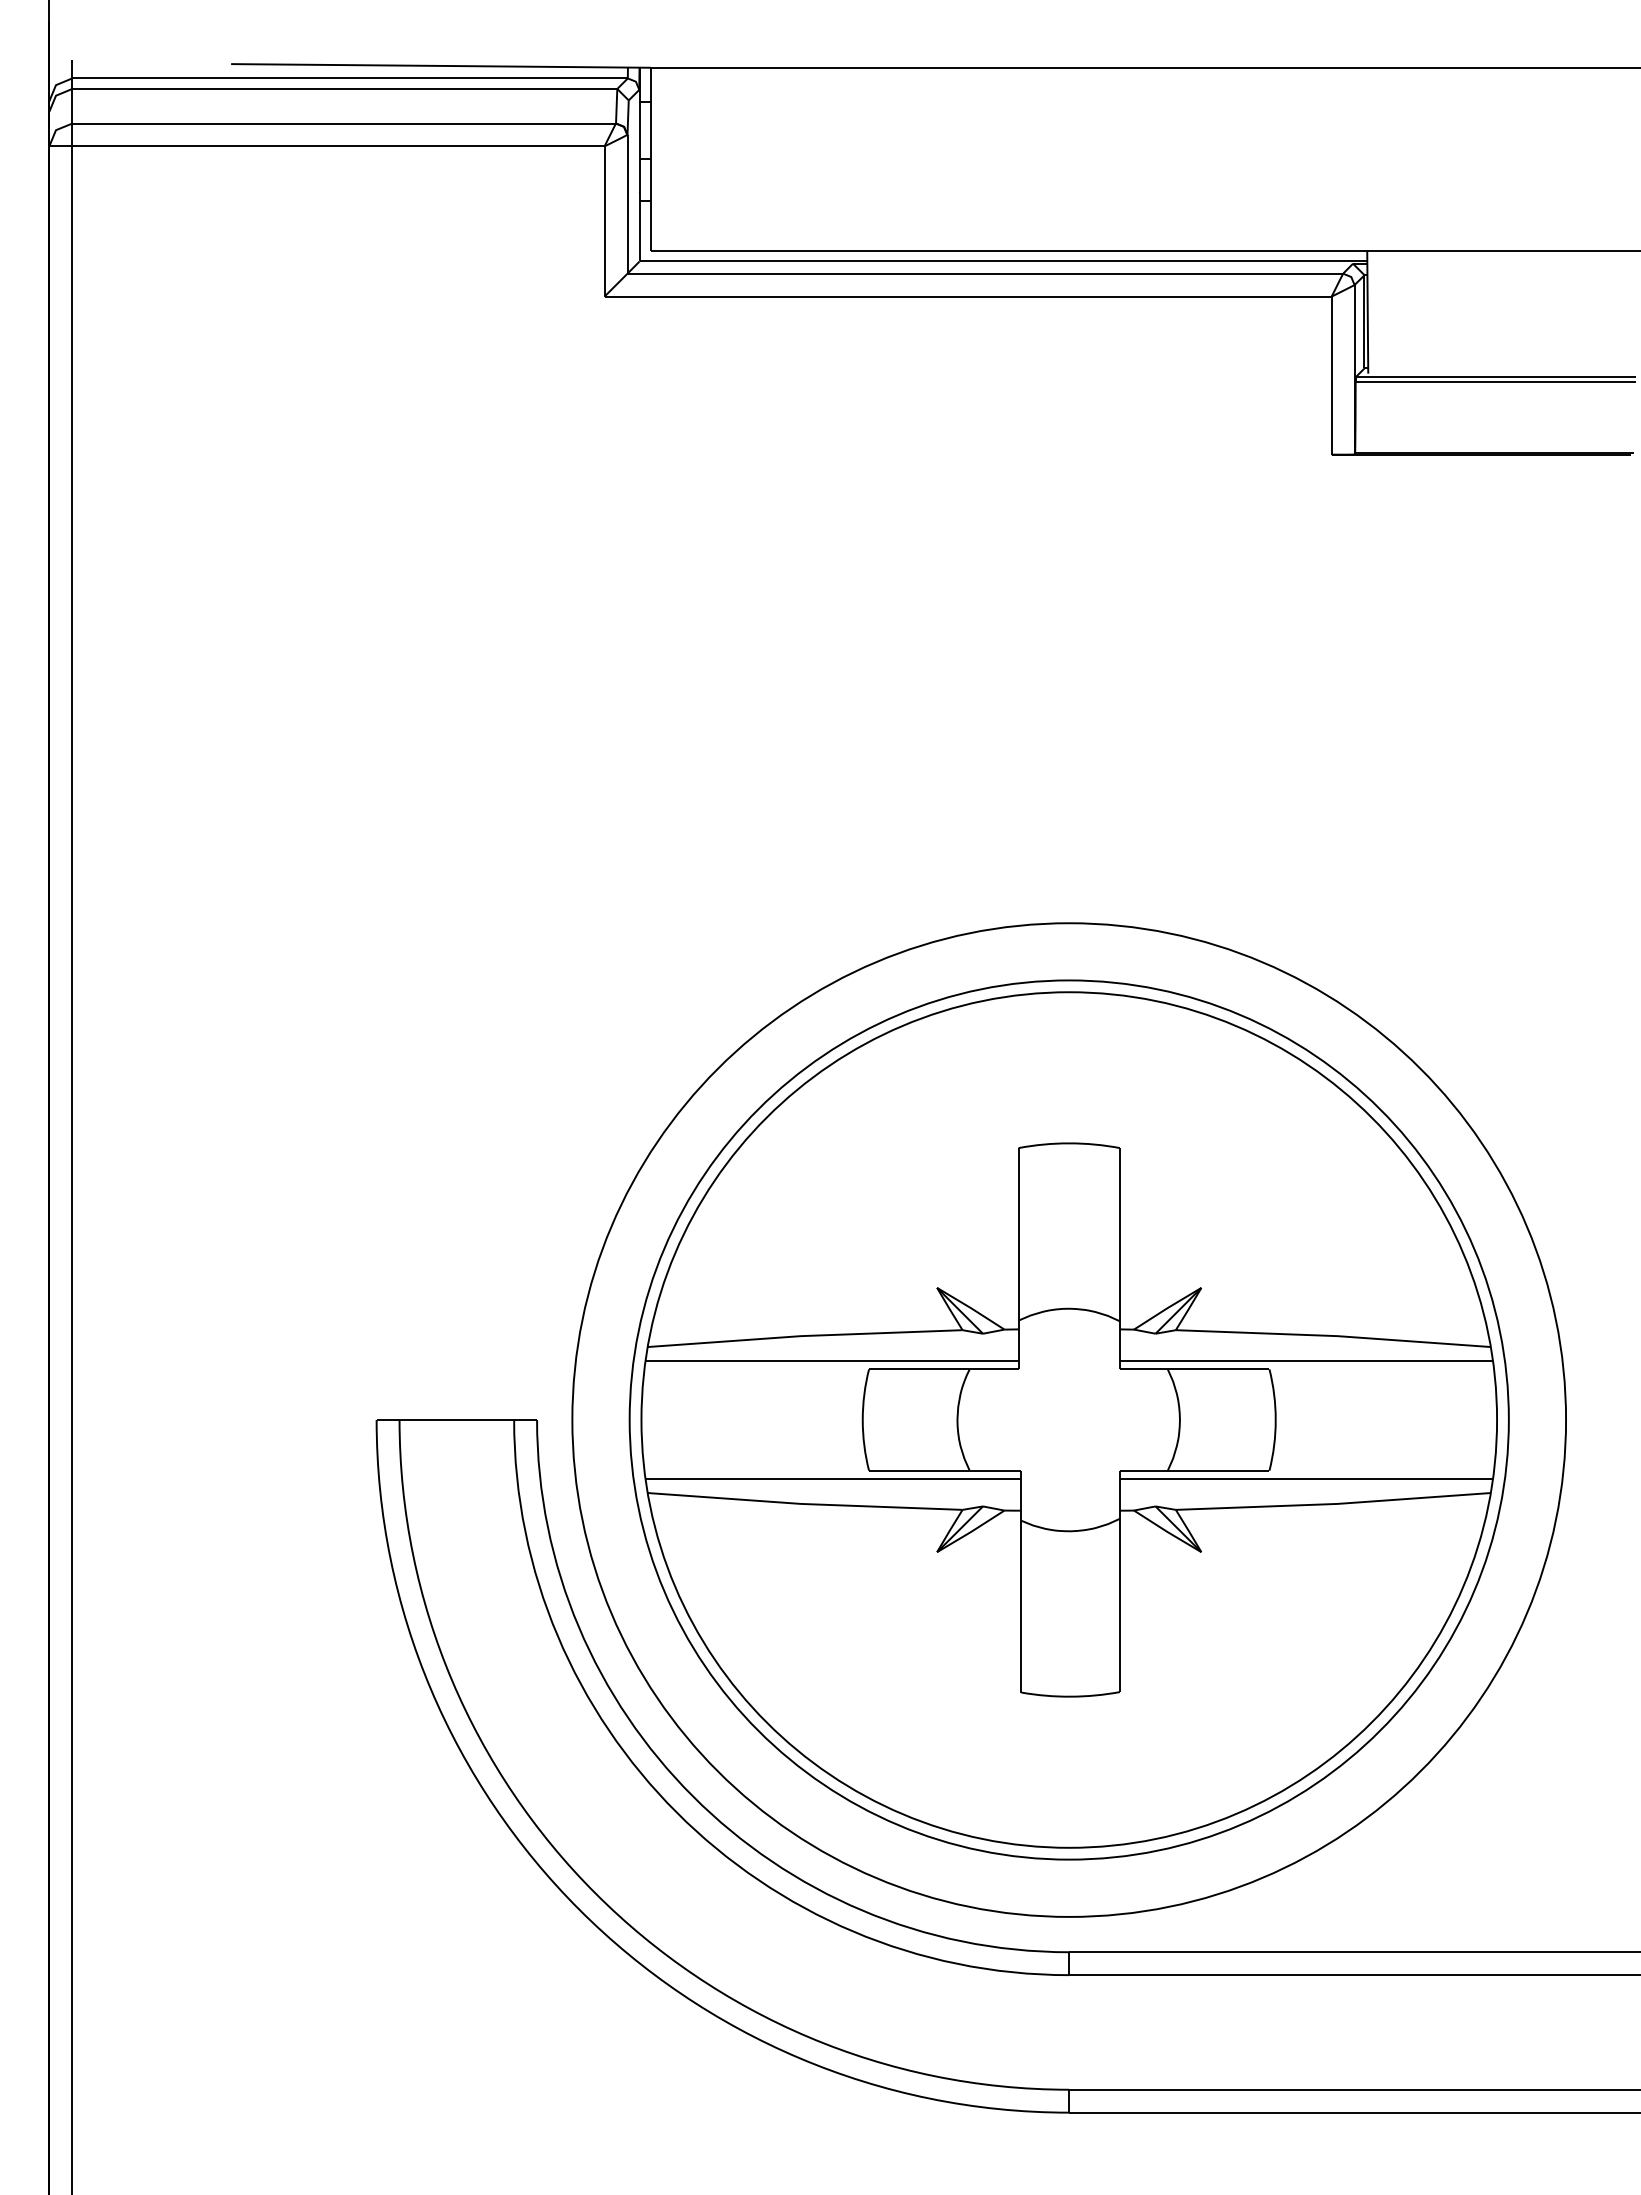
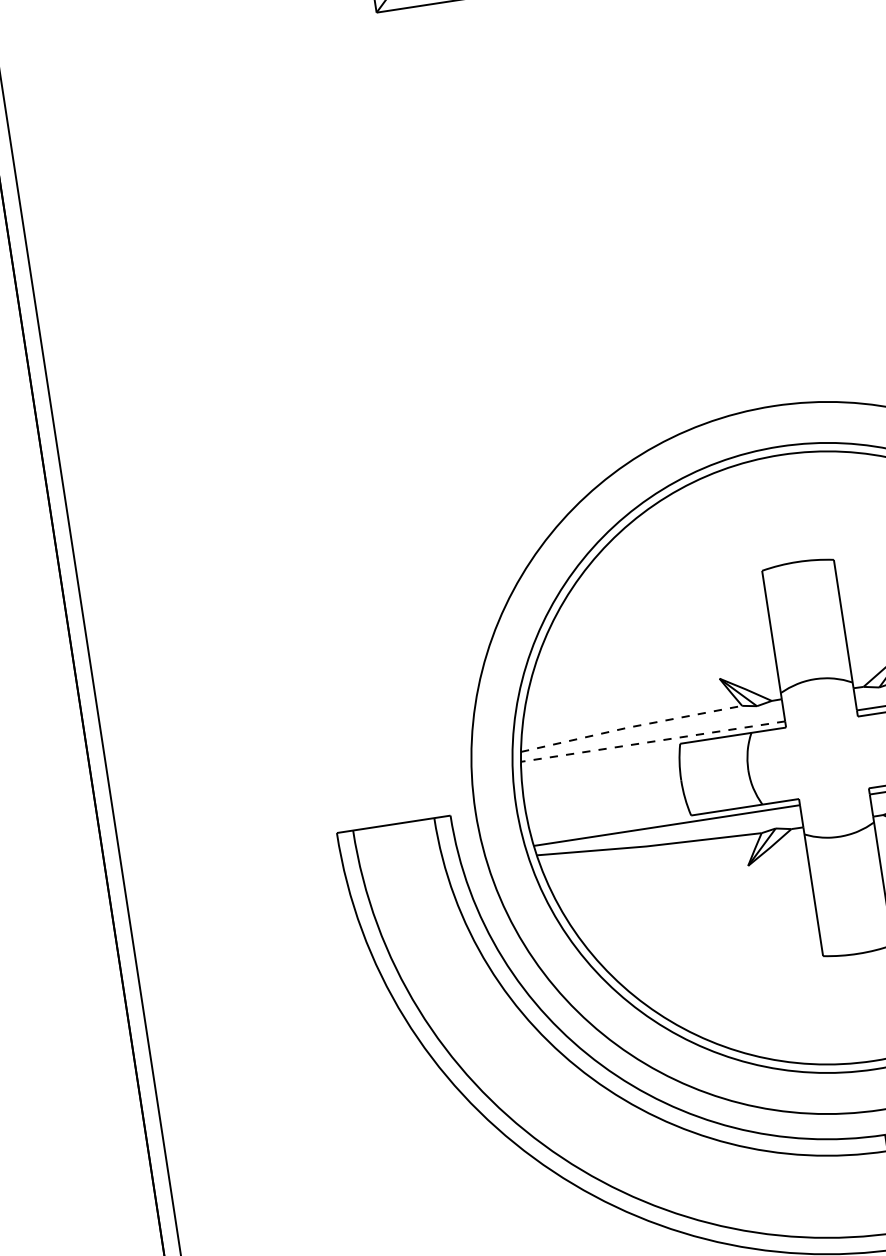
line: (804, 1336) -> (630, 727), solid -> dashed
line: (831, 1360) -> (652, 741), solid -> dashed

